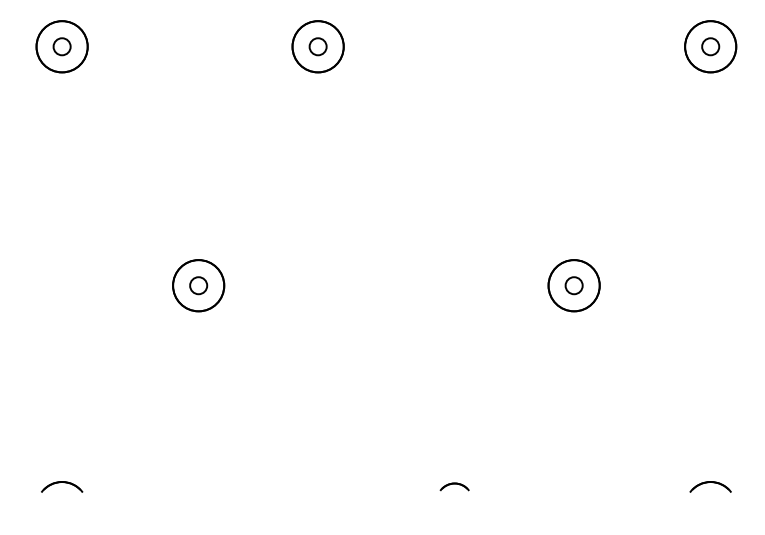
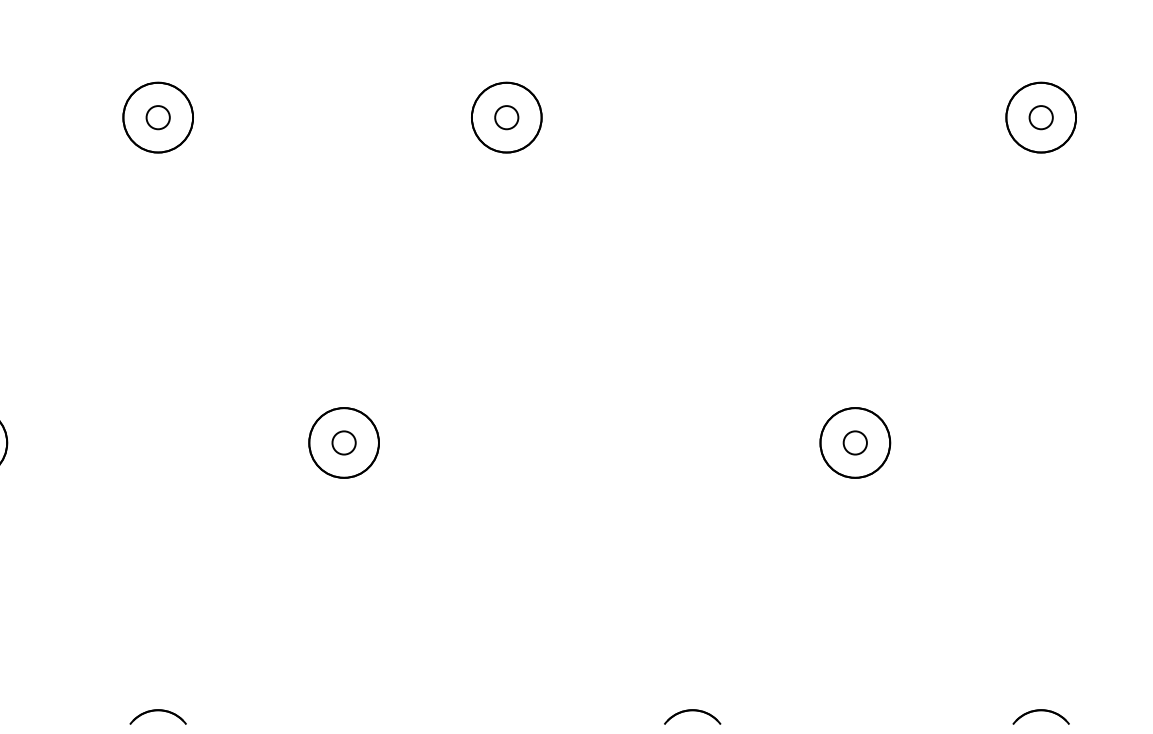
part: (454, 486) -> (692, 716), size x1.43

